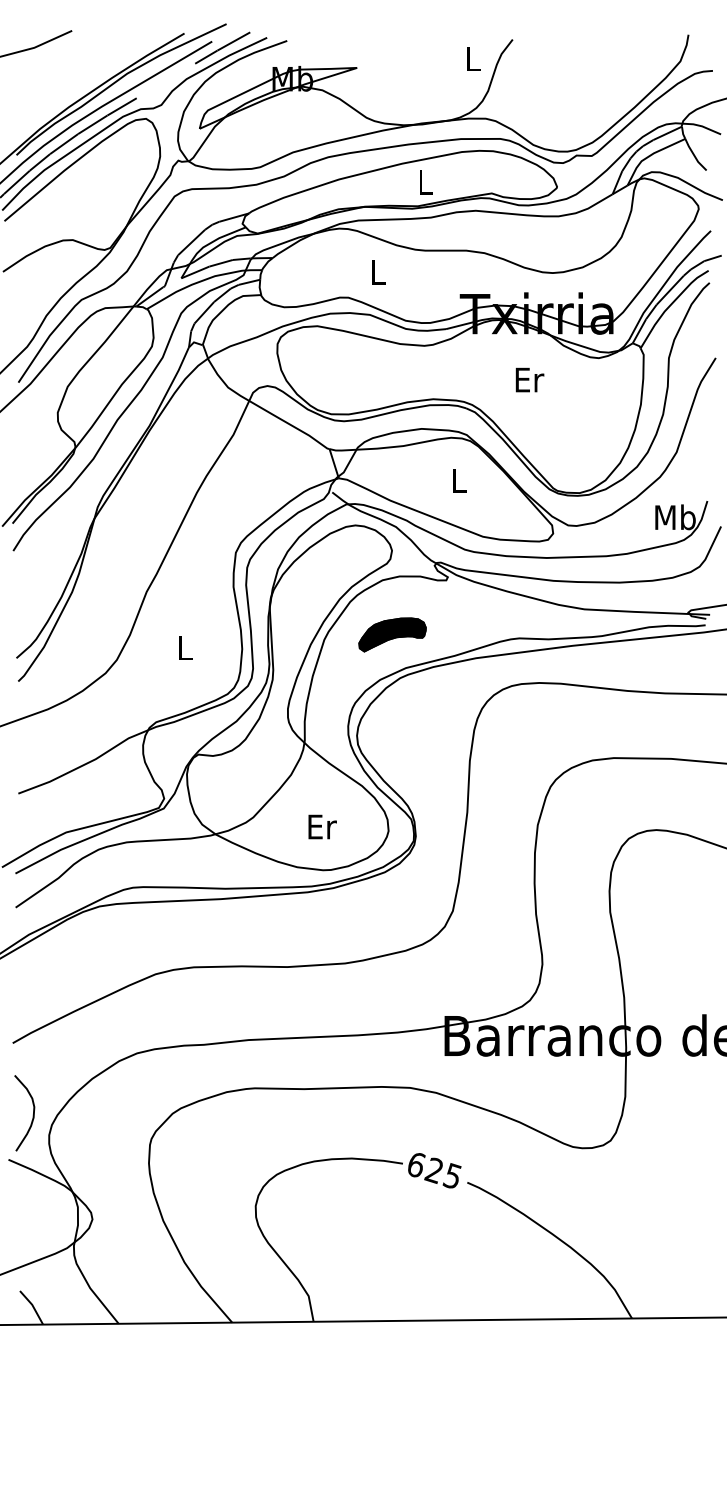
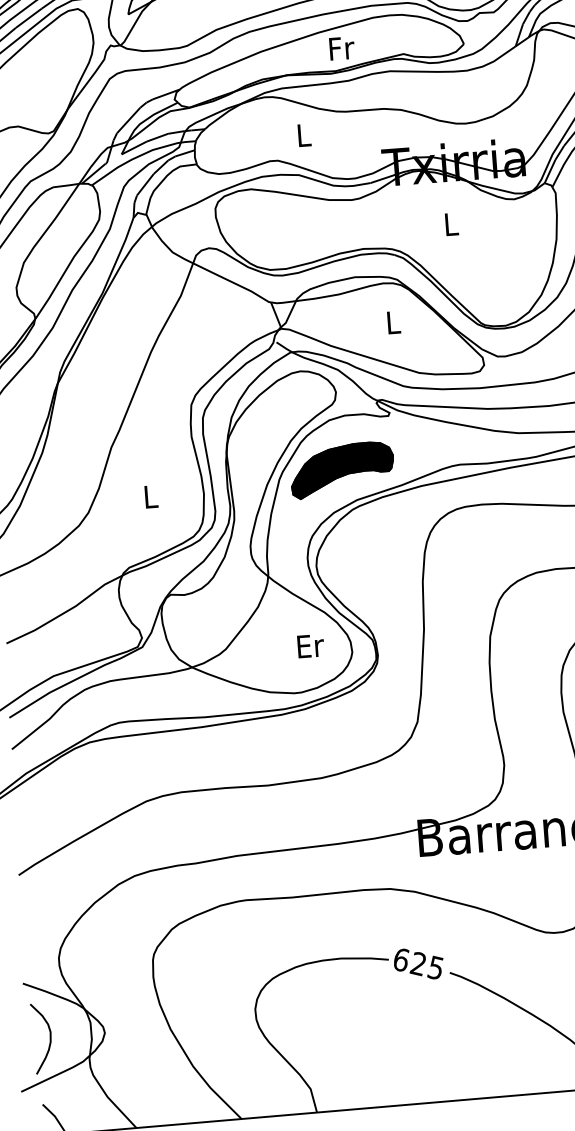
text: (426, 182) -> (342, 48), L -> Fr
text: (529, 379) -> (451, 223), Er -> L
part: (392, 634) -> (342, 469), size x1.67
text: (322, 826) -> (310, 645), moved
curve: (32, 1115) -> (49, 1040), moved

